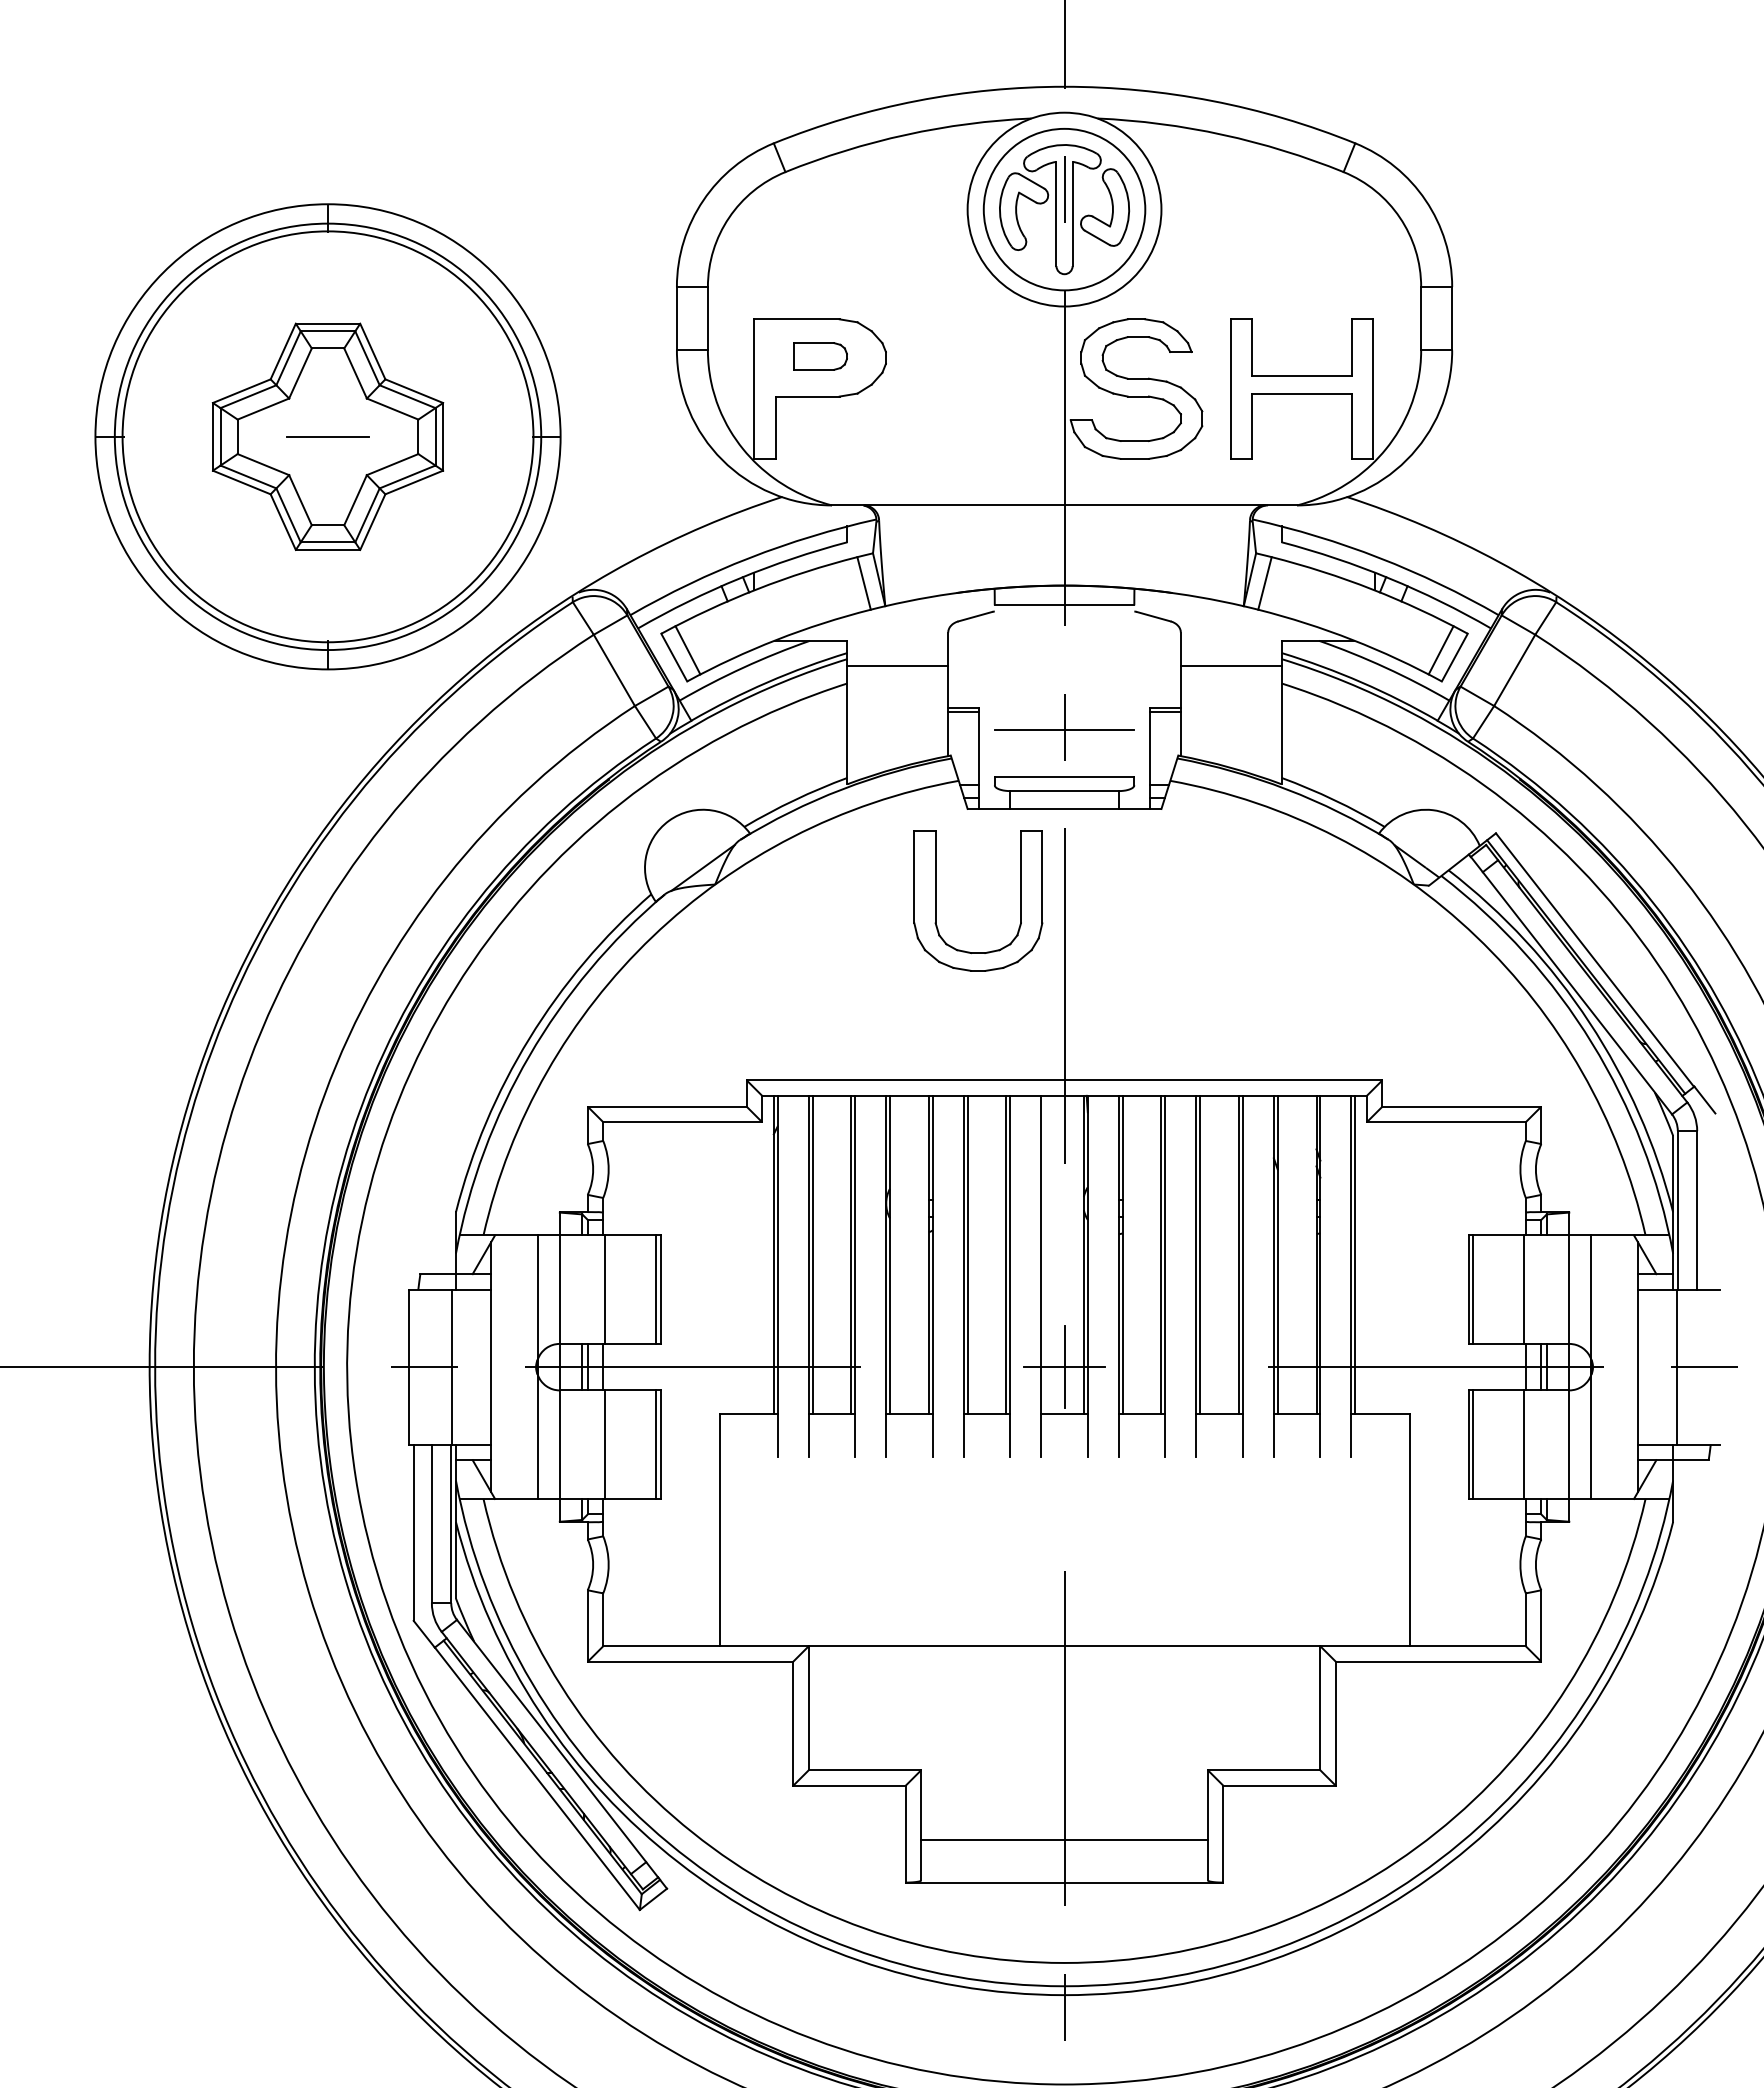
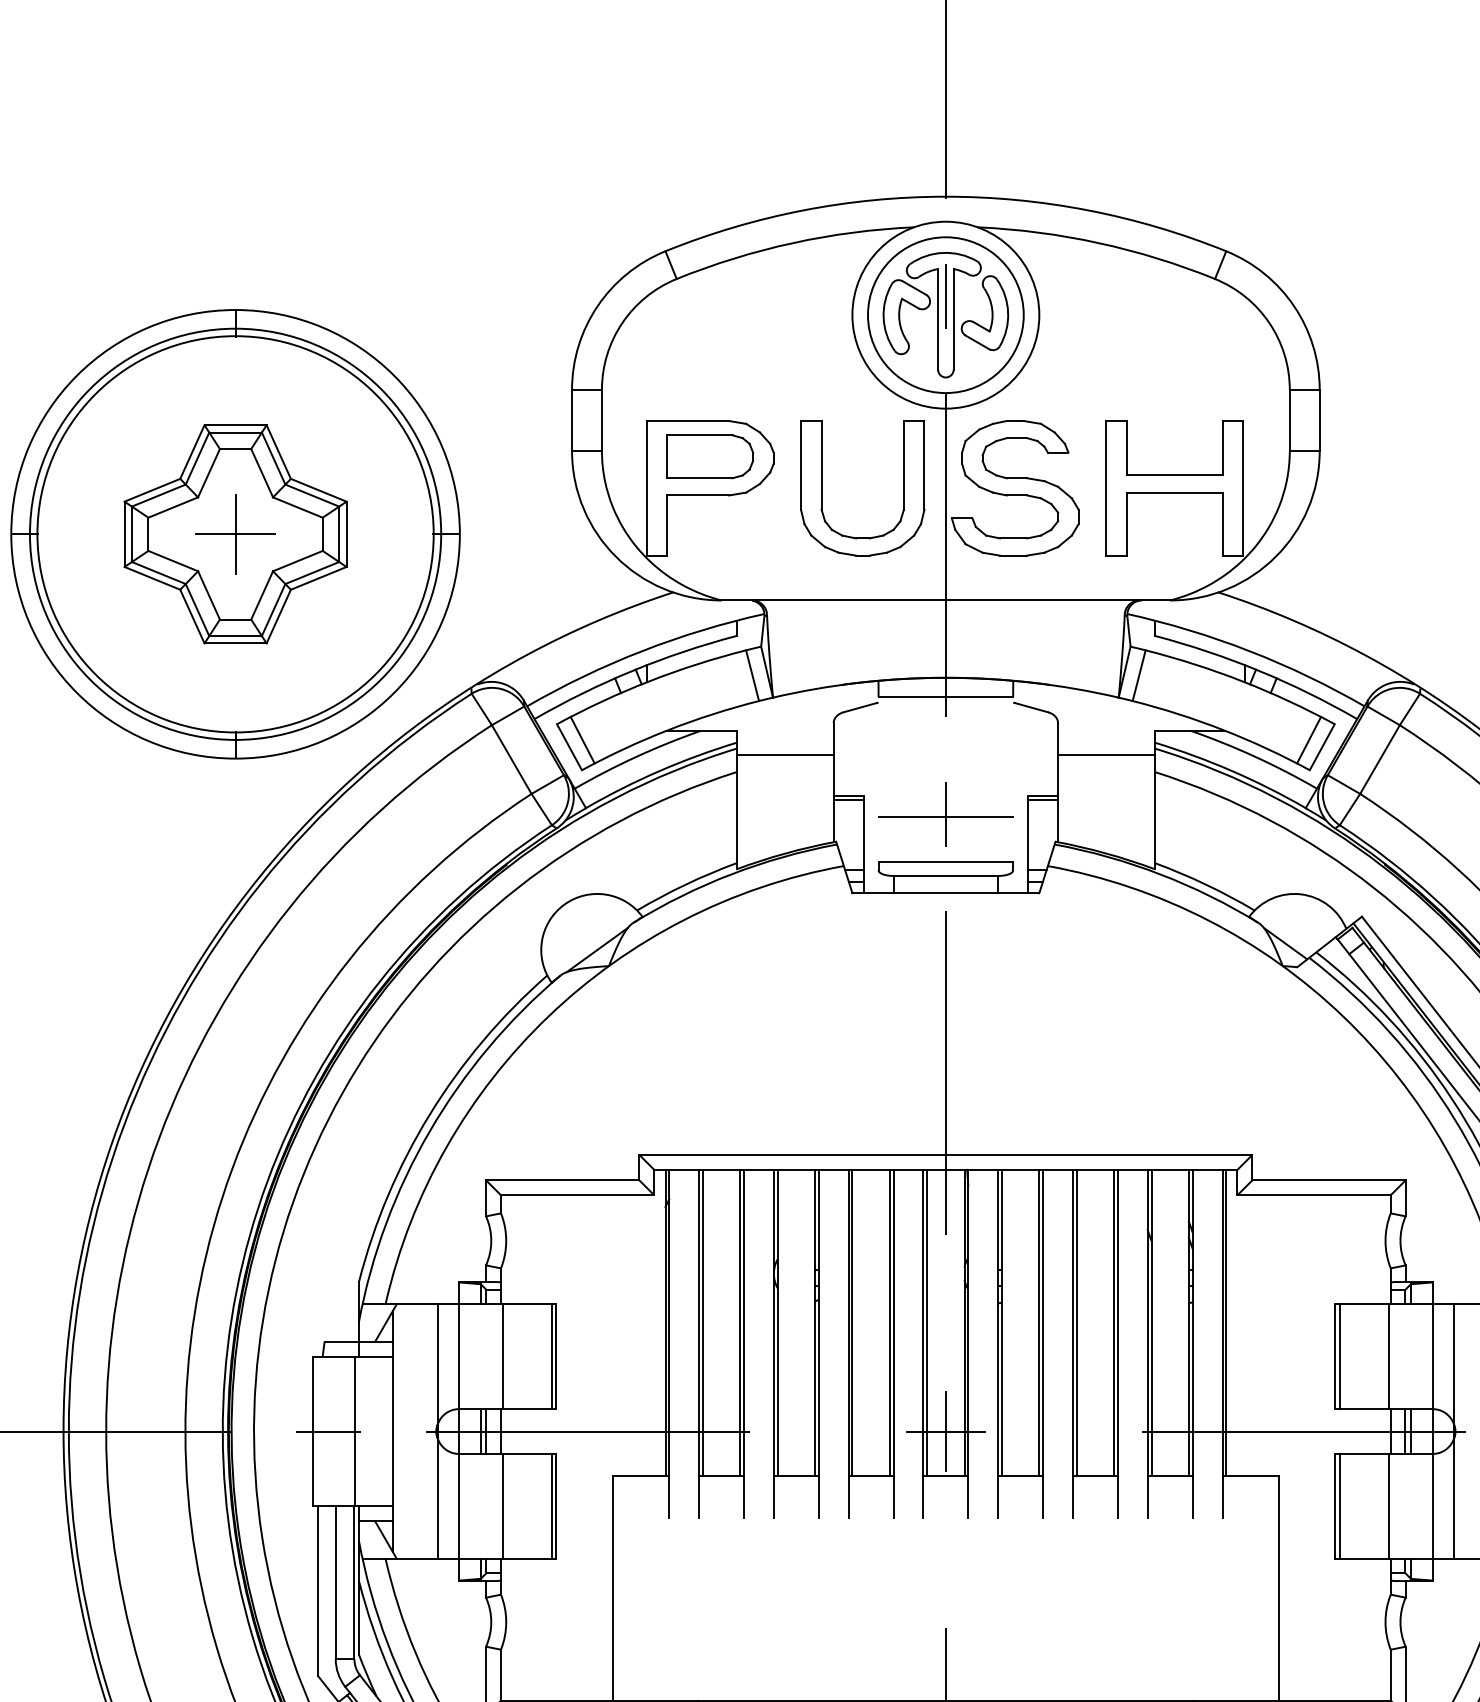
part: (820, 356) -> (710, 456), size x1.67
line: (328, 436) -> (236, 533), added
part: (936, 900) -> (822, 487), moved
line: (1045, 1254) -> (927, 1322), added

